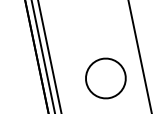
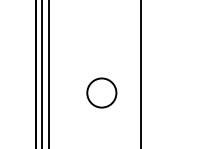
circle: (105, 78) -> (101, 92), size x0.7

